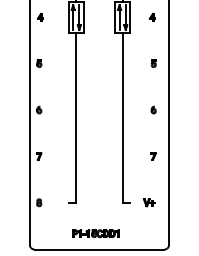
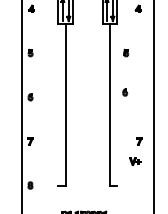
part: (153, 63) -> (125, 52), moved
part: (153, 109) -> (124, 92), moved
part: (149, 202) -> (135, 161), moved

